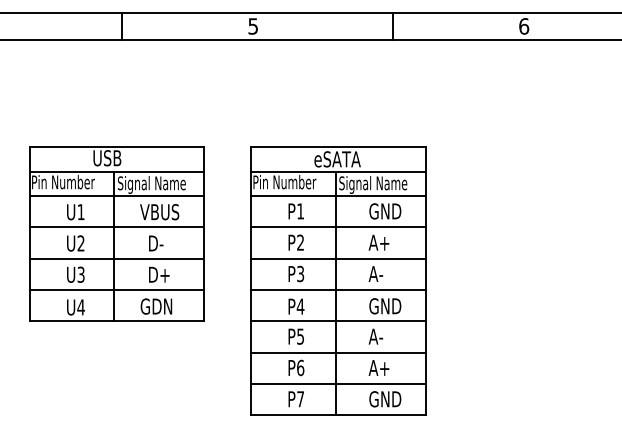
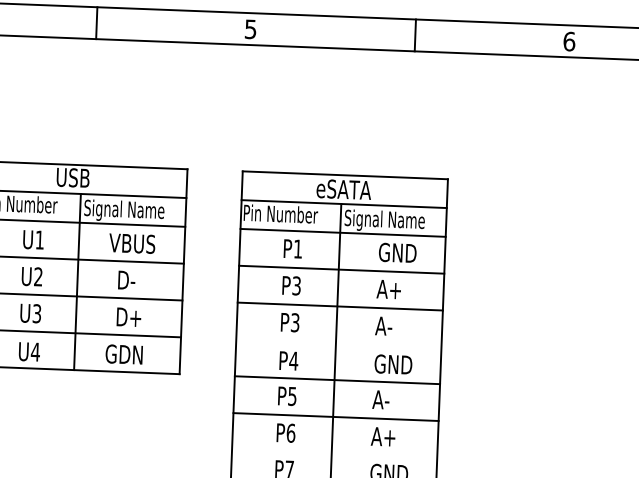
text: (300, 242) -> (296, 285), P2 -> P3
line: (338, 290) -> (339, 343), removed
line: (338, 384) -> (334, 454), removed

